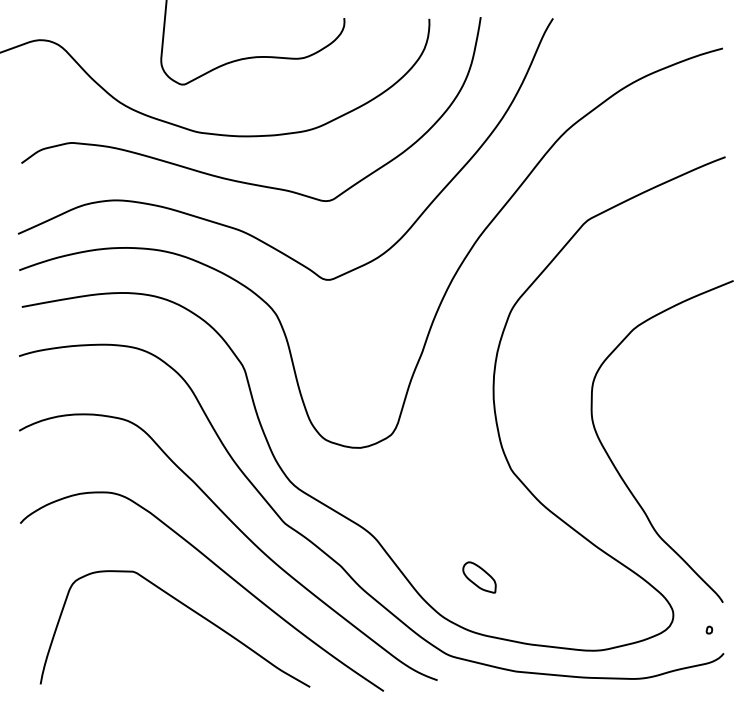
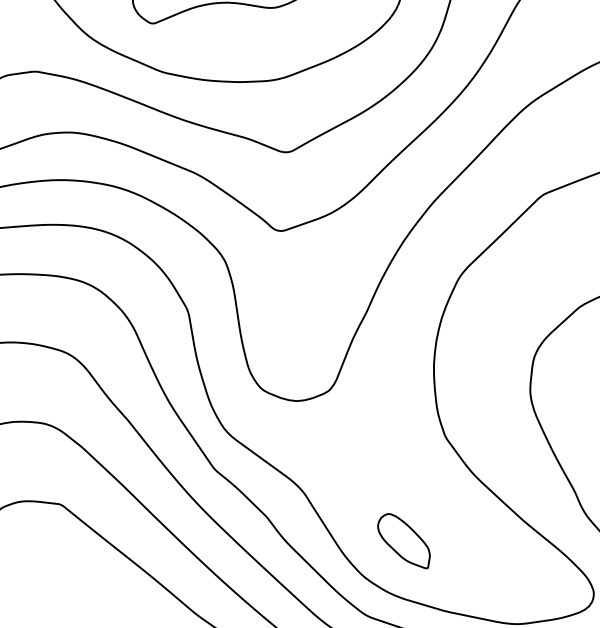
part: (479, 577) -> (403, 540), size x1.67

